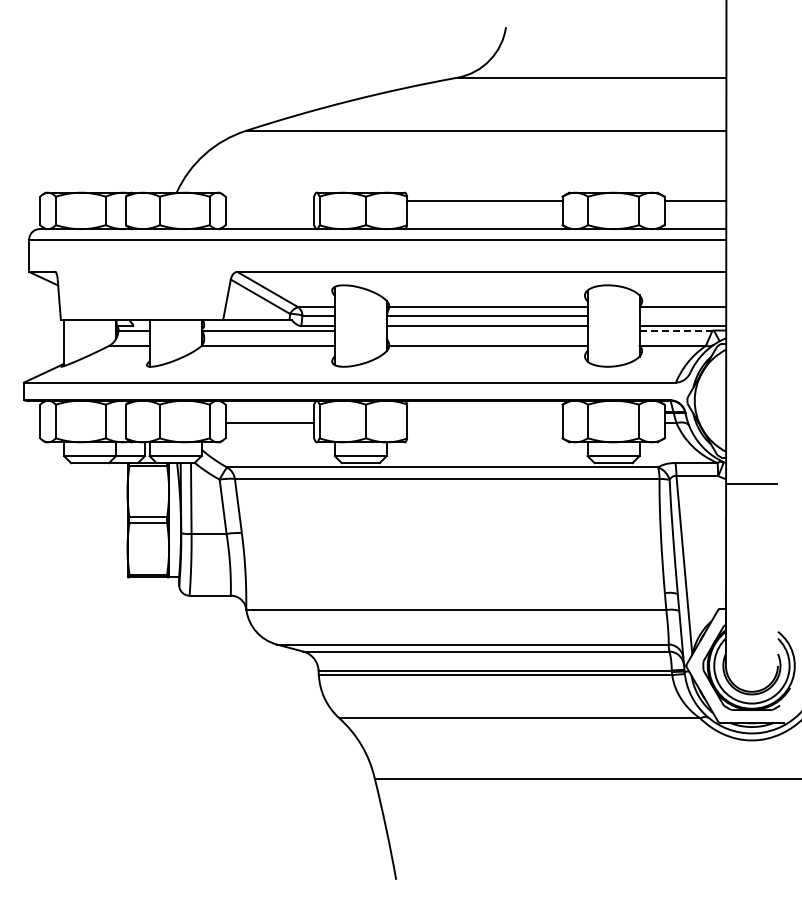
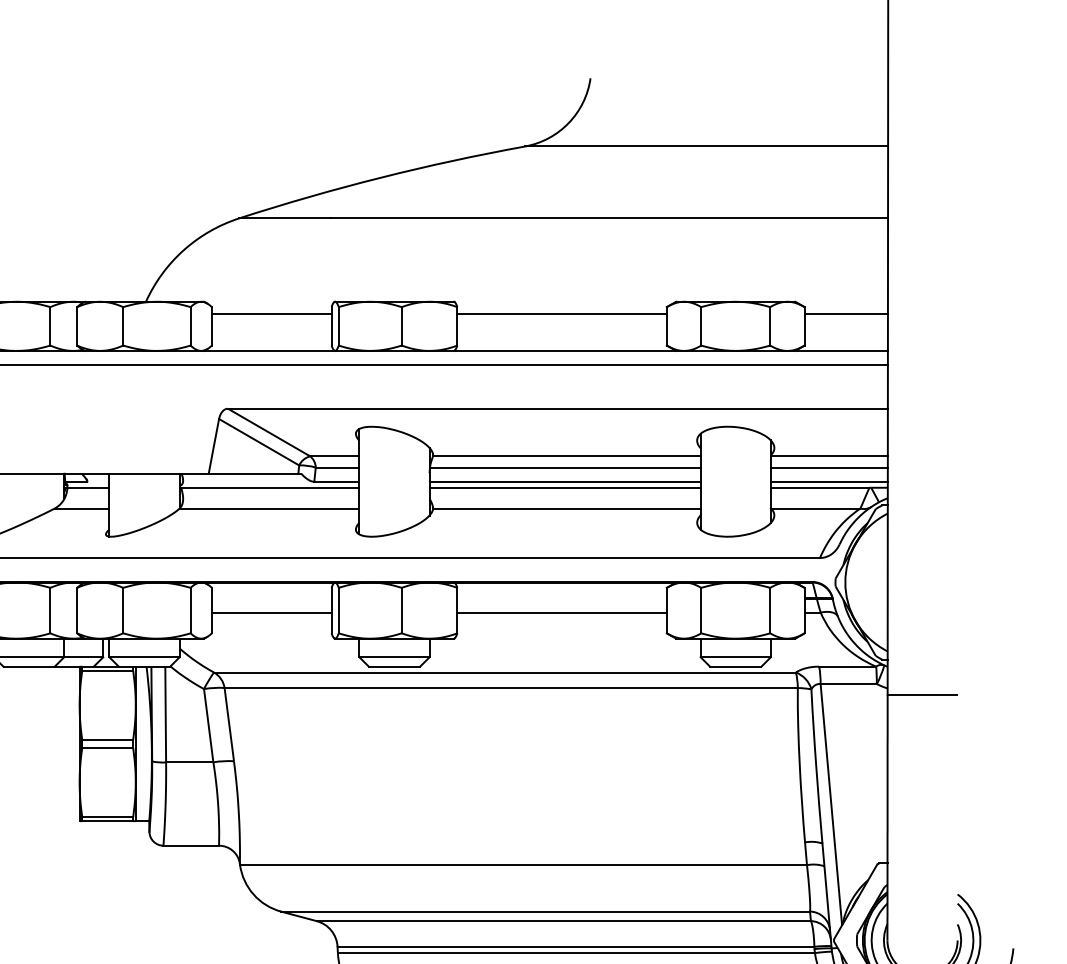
line: (269, 201) -> (271, 313), added
line: (682, 315) -> (828, 467), added
line: (486, 330) -> (564, 487), added
line: (676, 330) -> (820, 487), dashed -> solid
line: (484, 423) -> (561, 613), added

